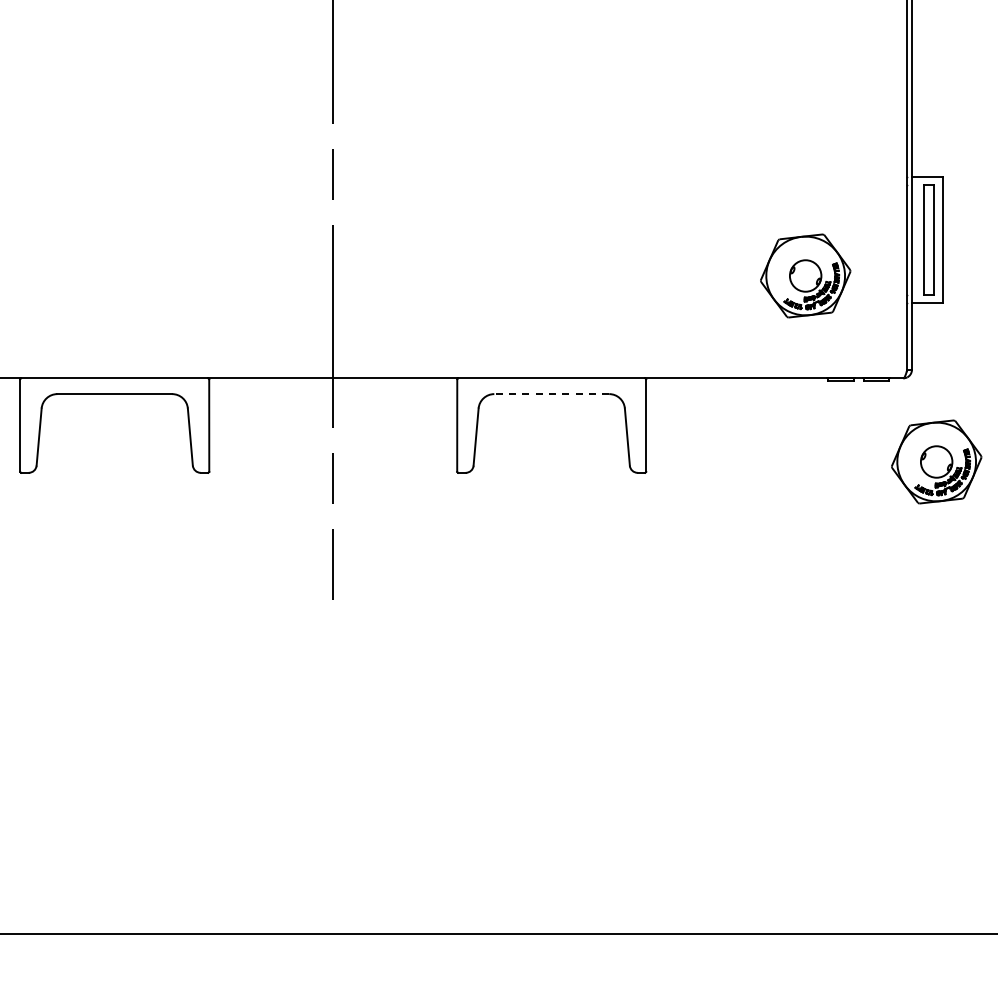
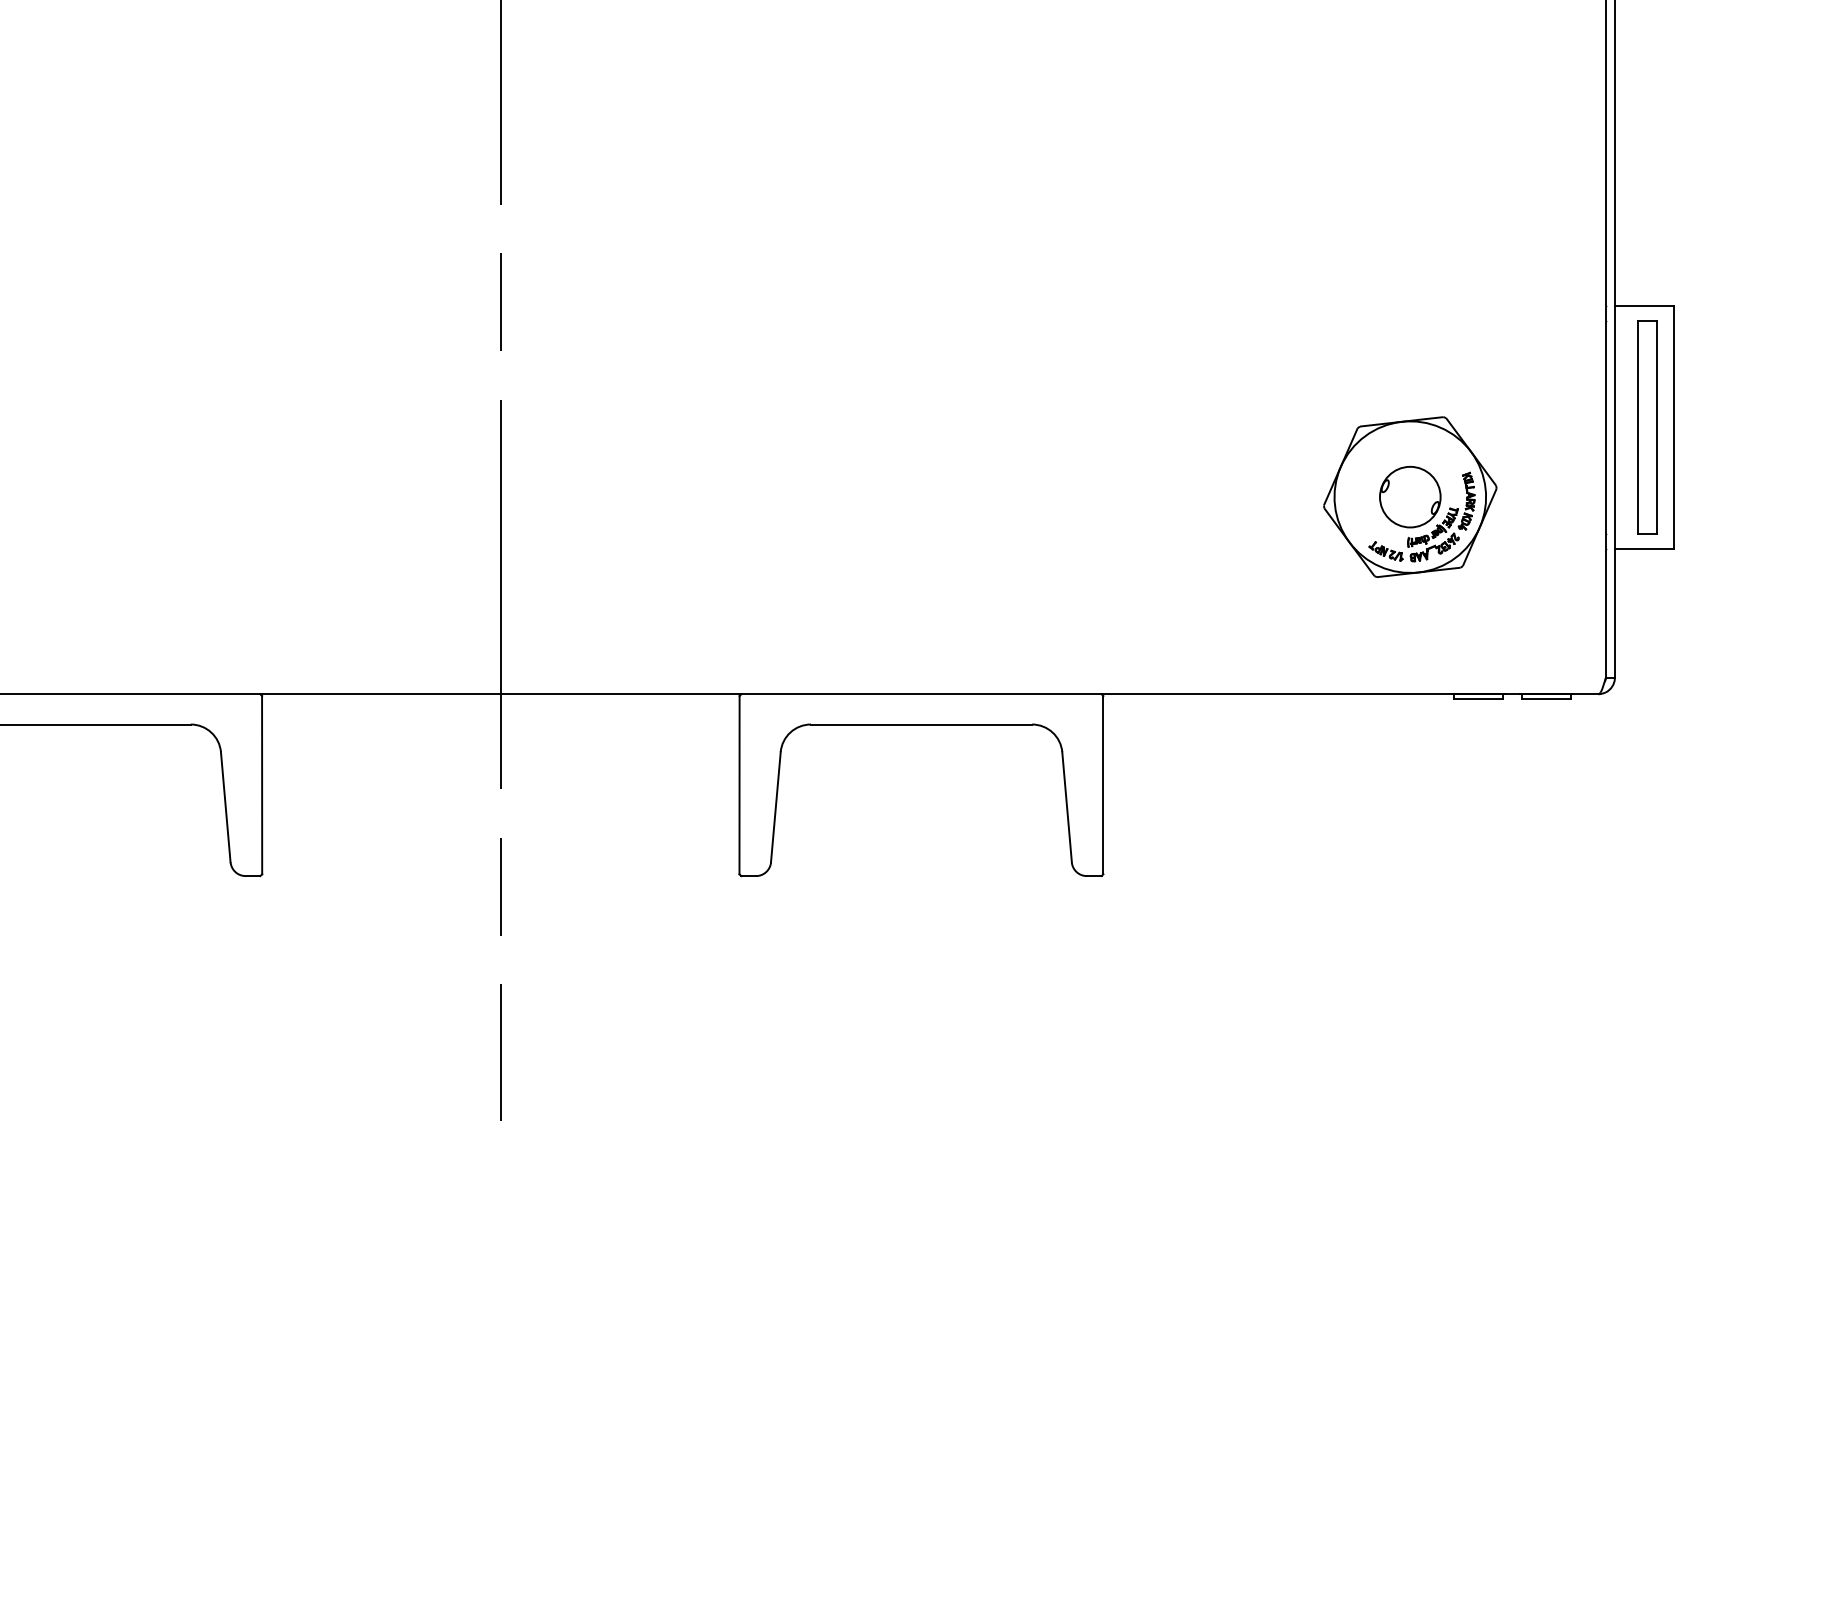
line: (551, 394) -> (920, 725), dashed -> solid
part: (936, 461) -> (1662, 854), removed

